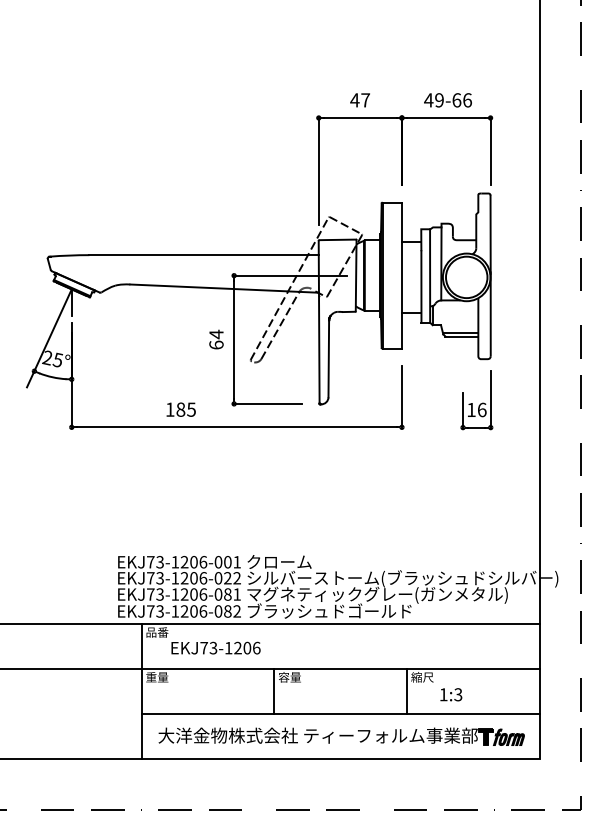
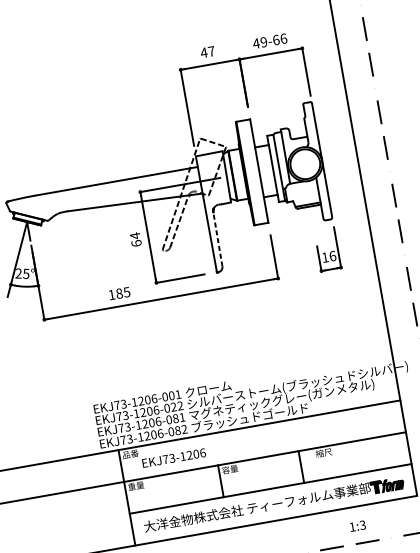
line: (328, 358) -> (217, 238), solid -> dashed
line: (407, 690) -> (301, 466), moved
text: (451, 694) -> (358, 525), moved

